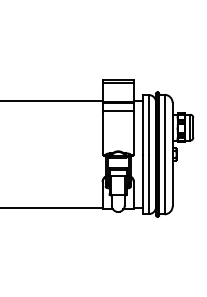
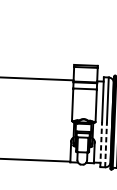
line: (142, 184) -> (101, 144), solid -> dashed
line: (148, 184) -> (105, 144), solid -> dashed

